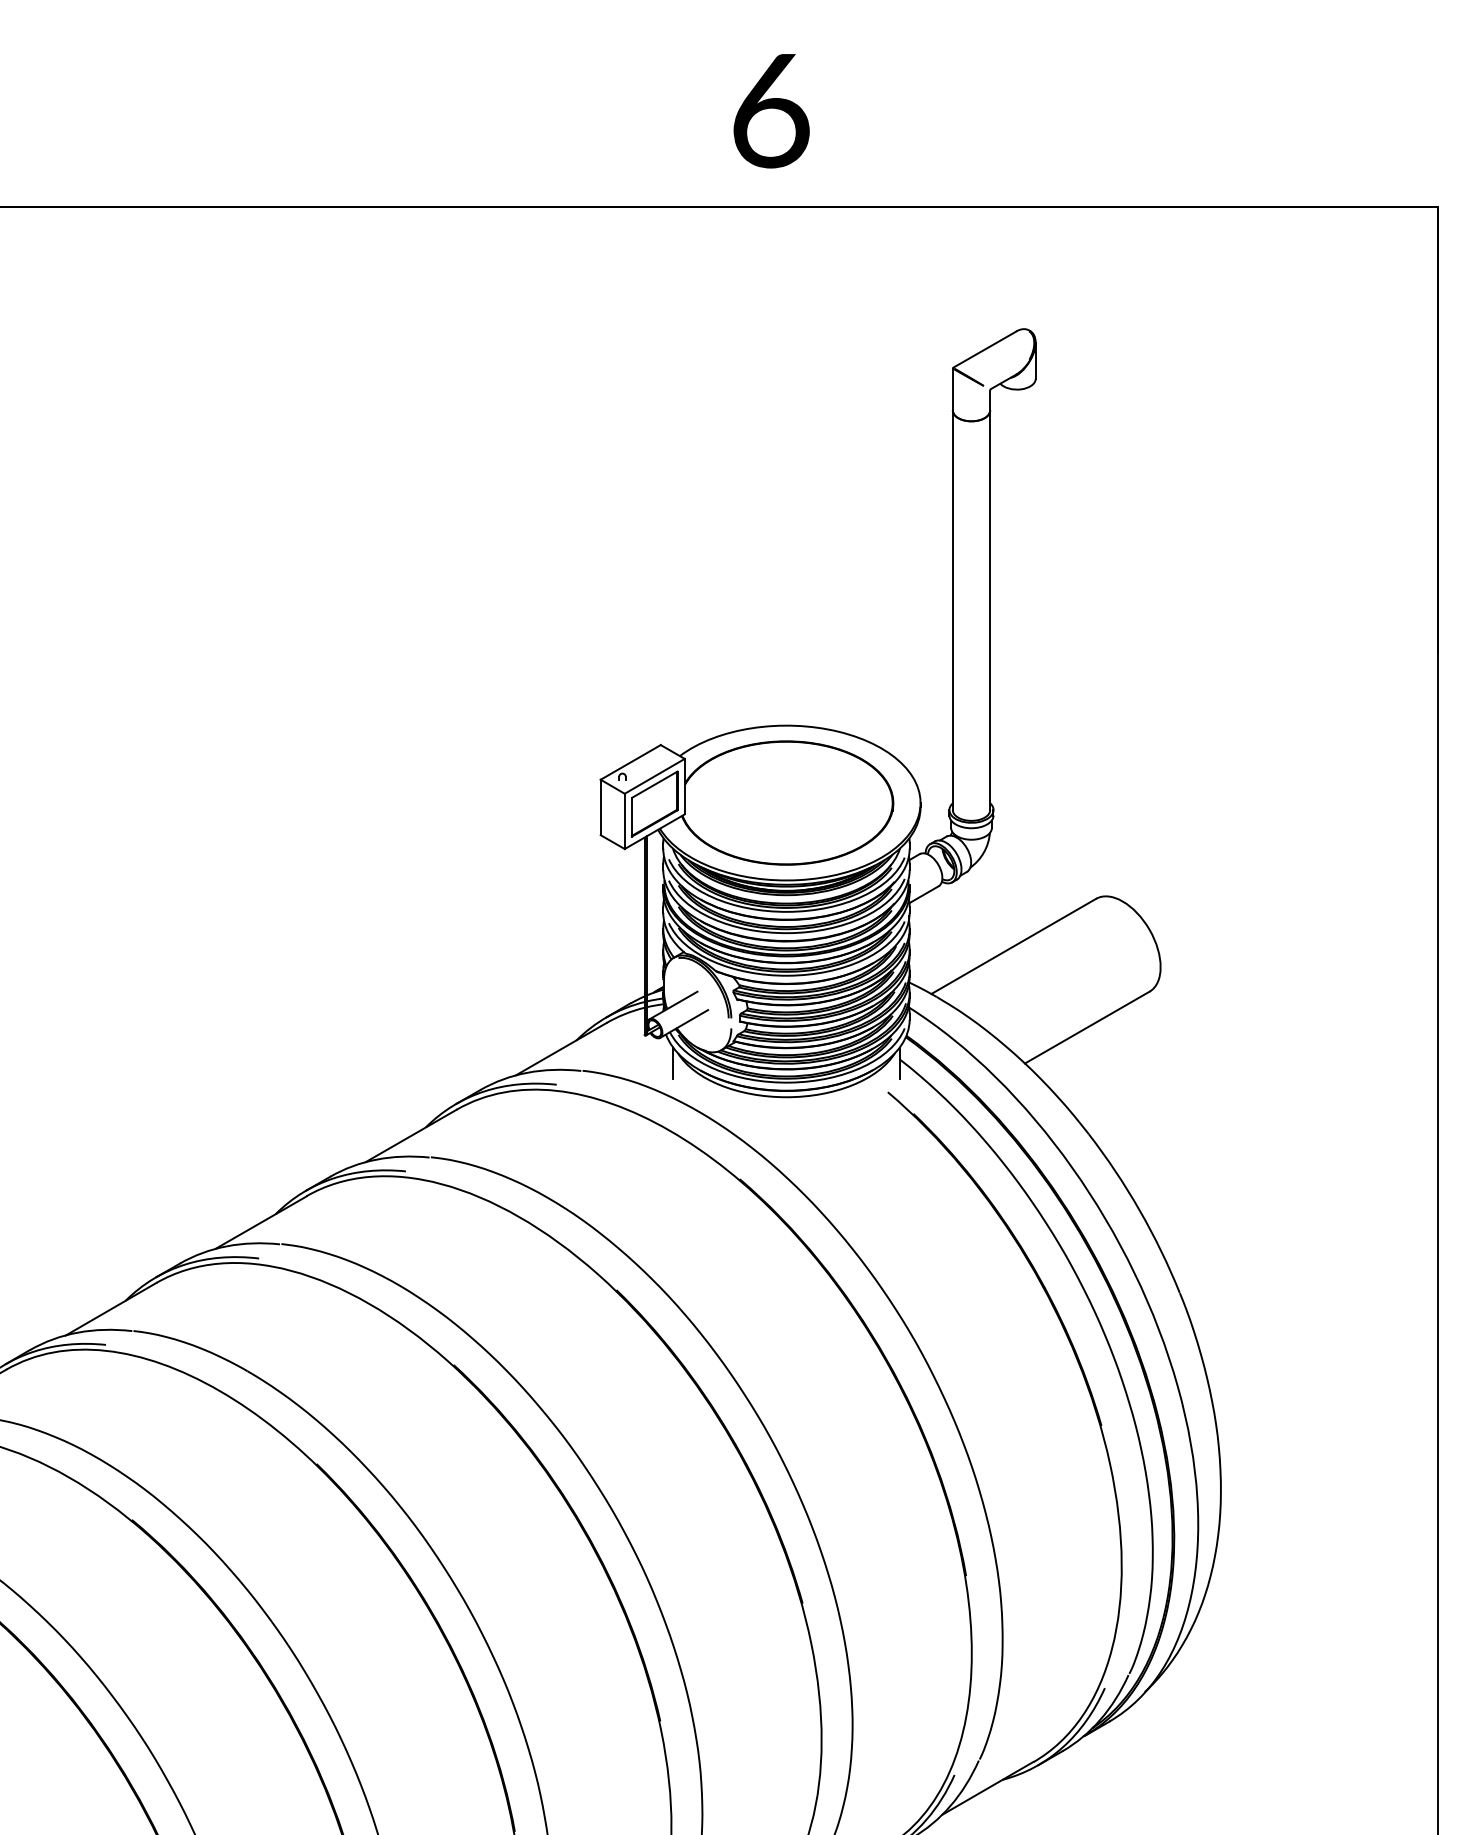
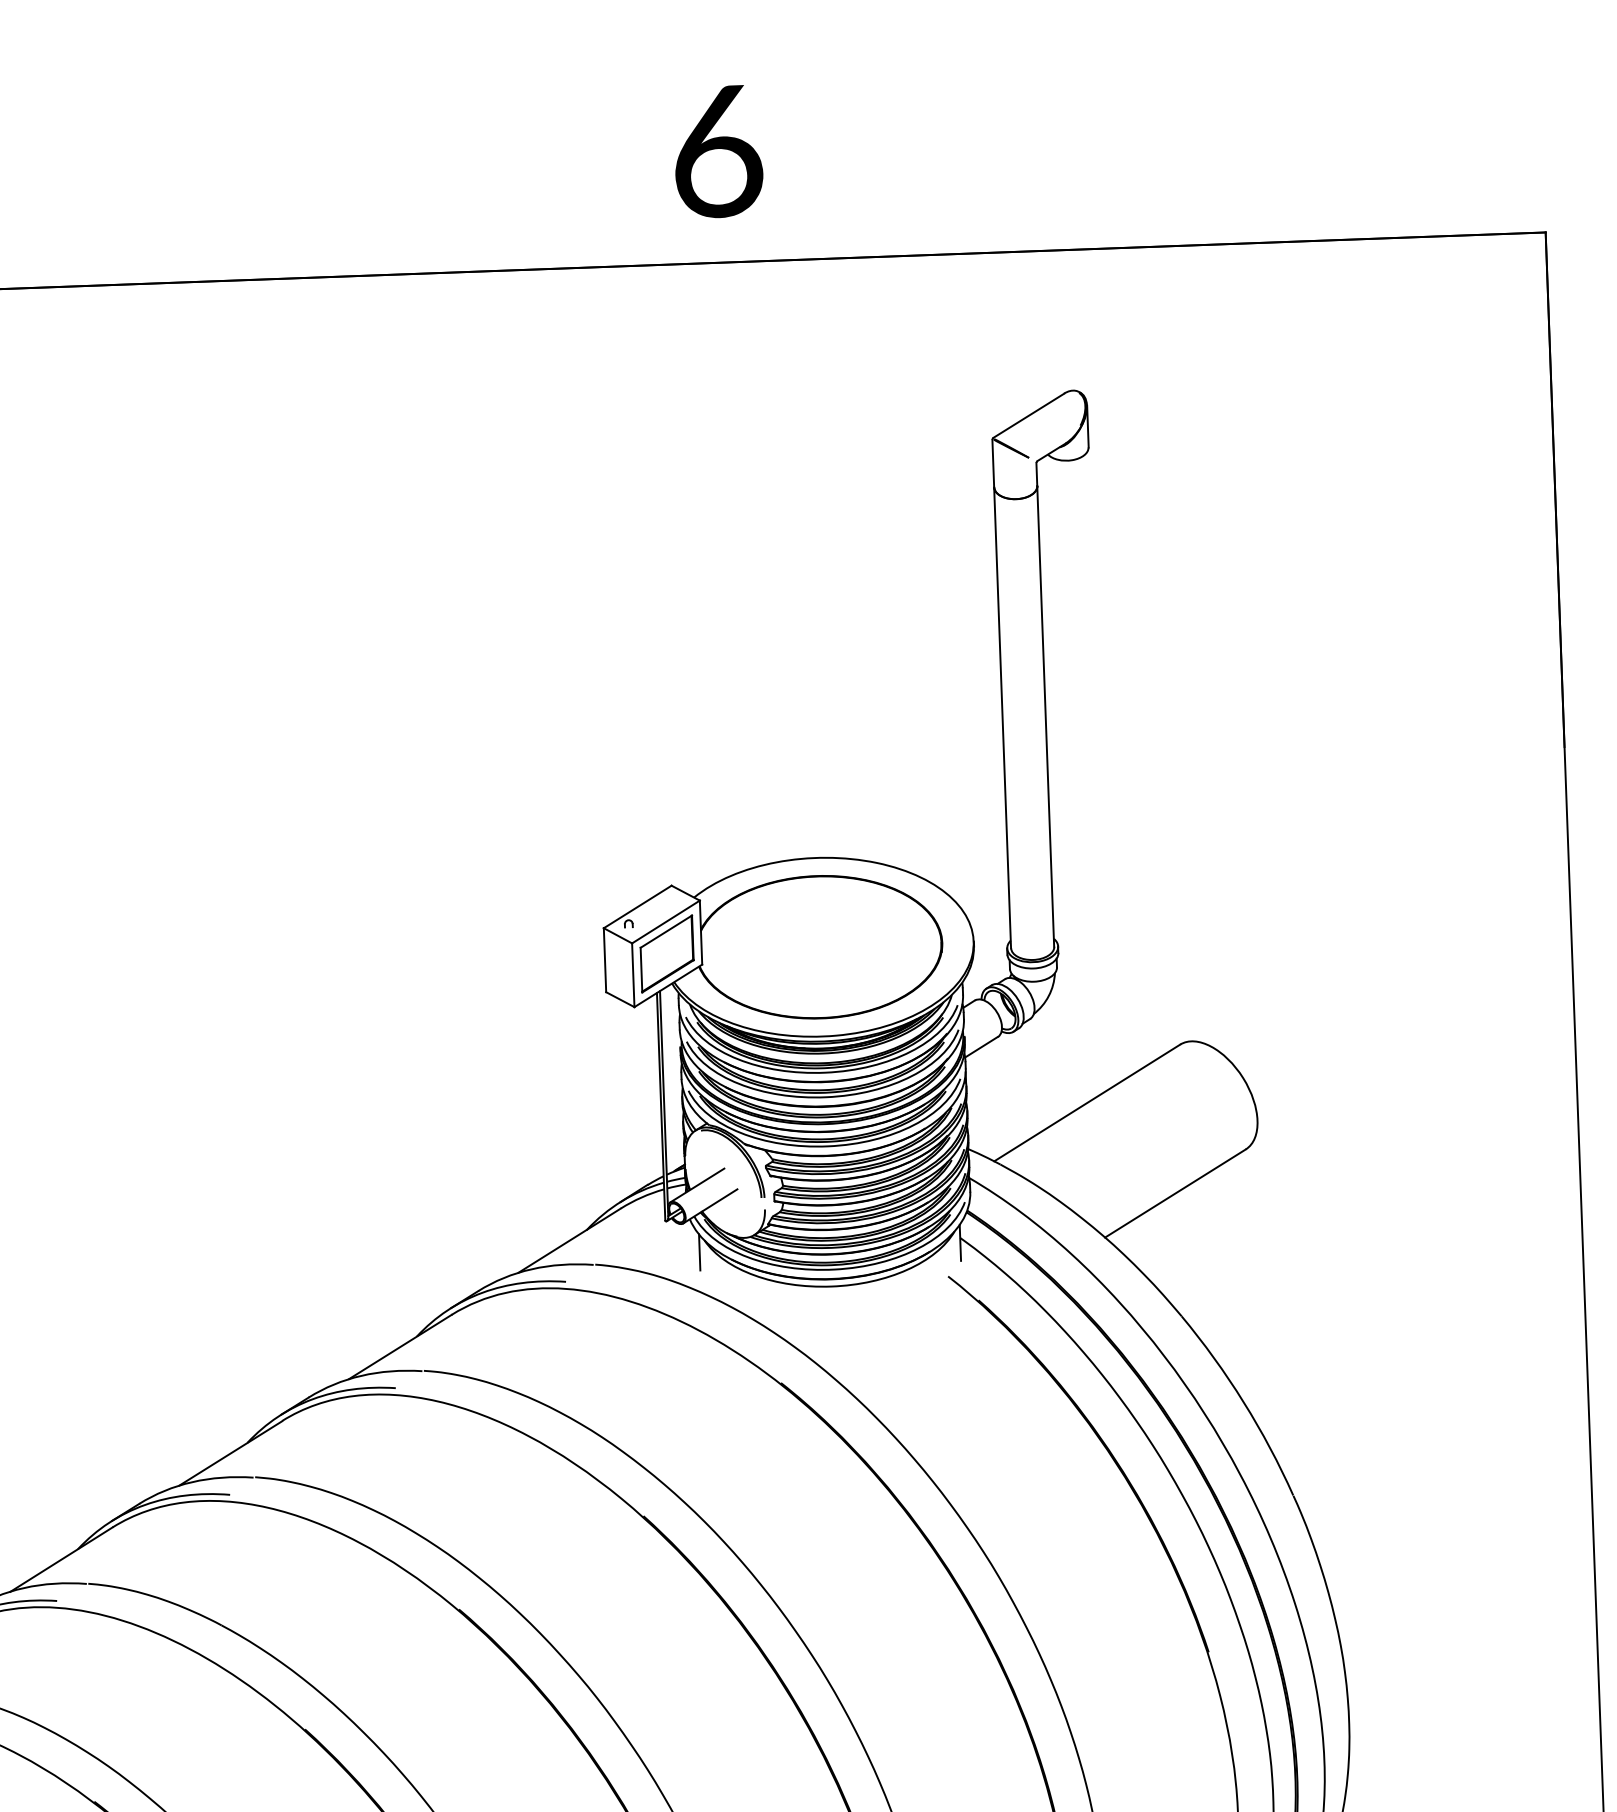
text: (771, 111) -> (718, 152), moved

